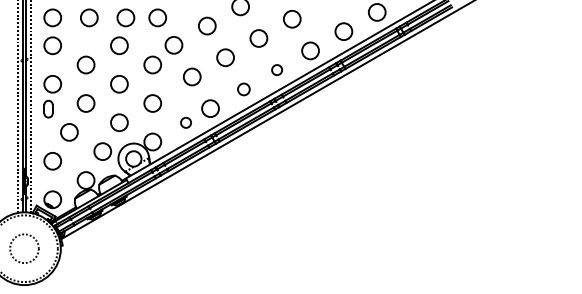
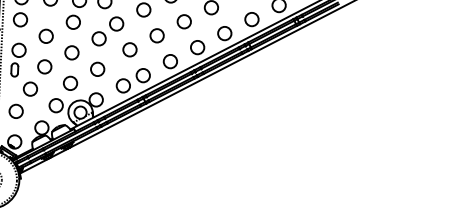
circle: (276, 69) -> (197, 47), size x1.67
circle: (243, 89) -> (170, 61), size x1.43
circle: (185, 122) -> (122, 85), size x1.67

